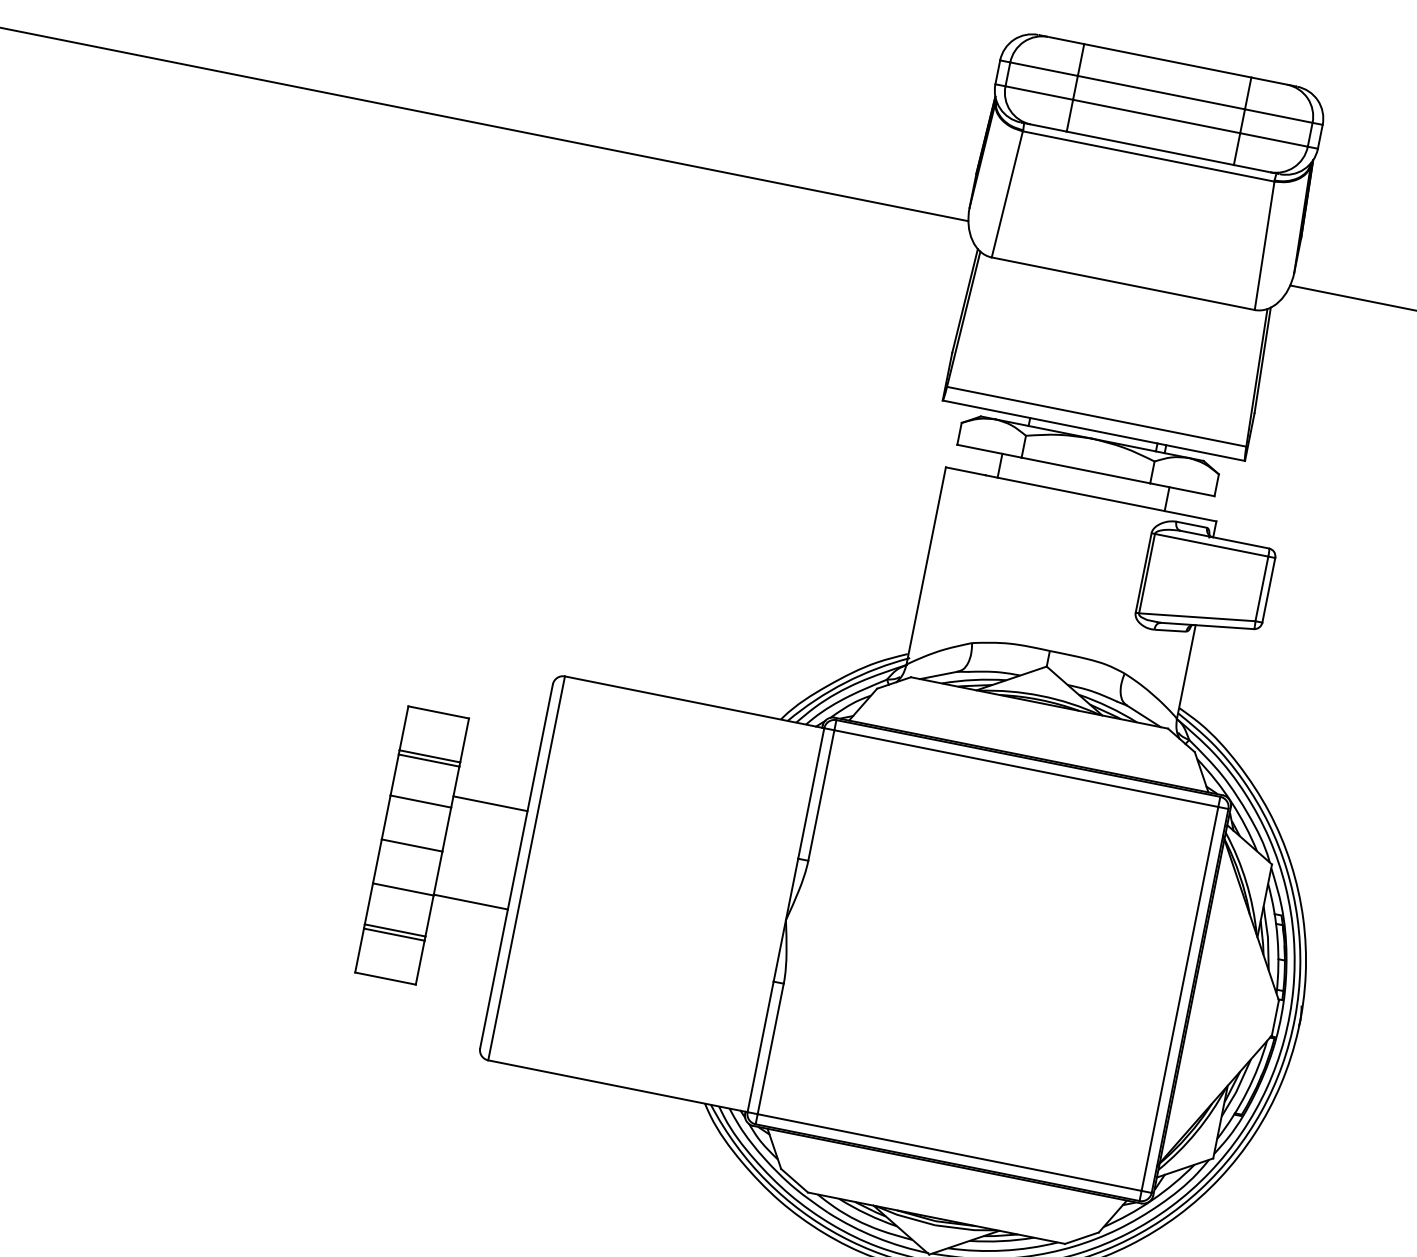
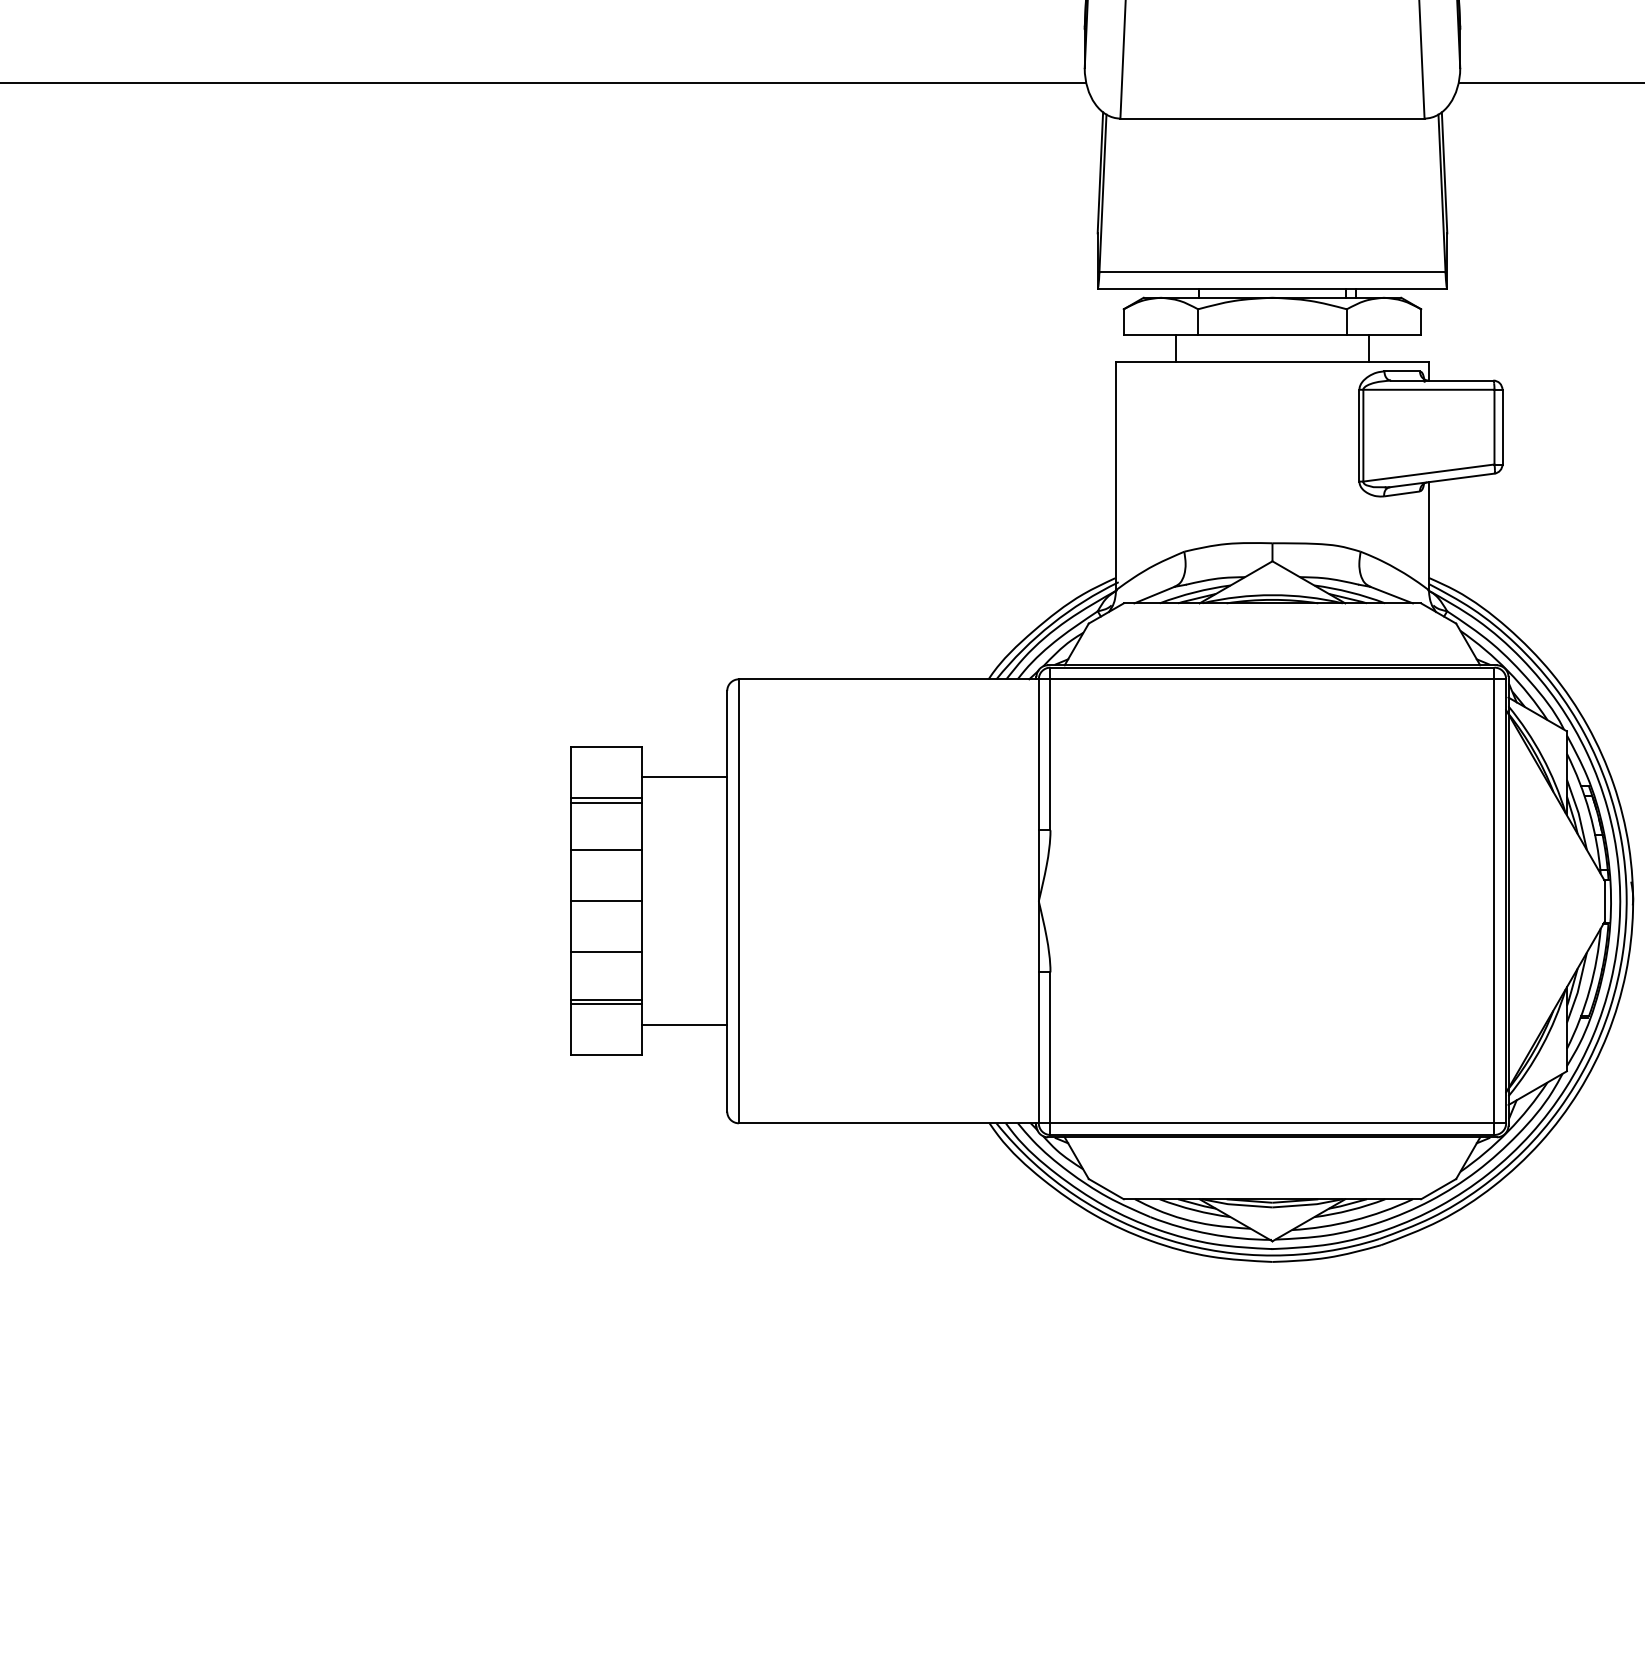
line: (490, 803) -> (684, 777), moved
line: (470, 902) -> (684, 1025), moved

